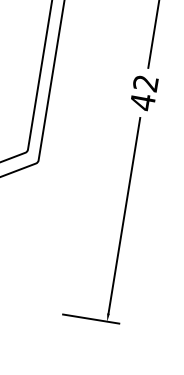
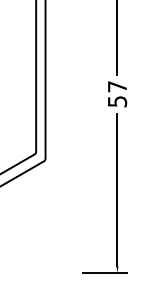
text: (144, 93) -> (117, 94), 42 -> 57

